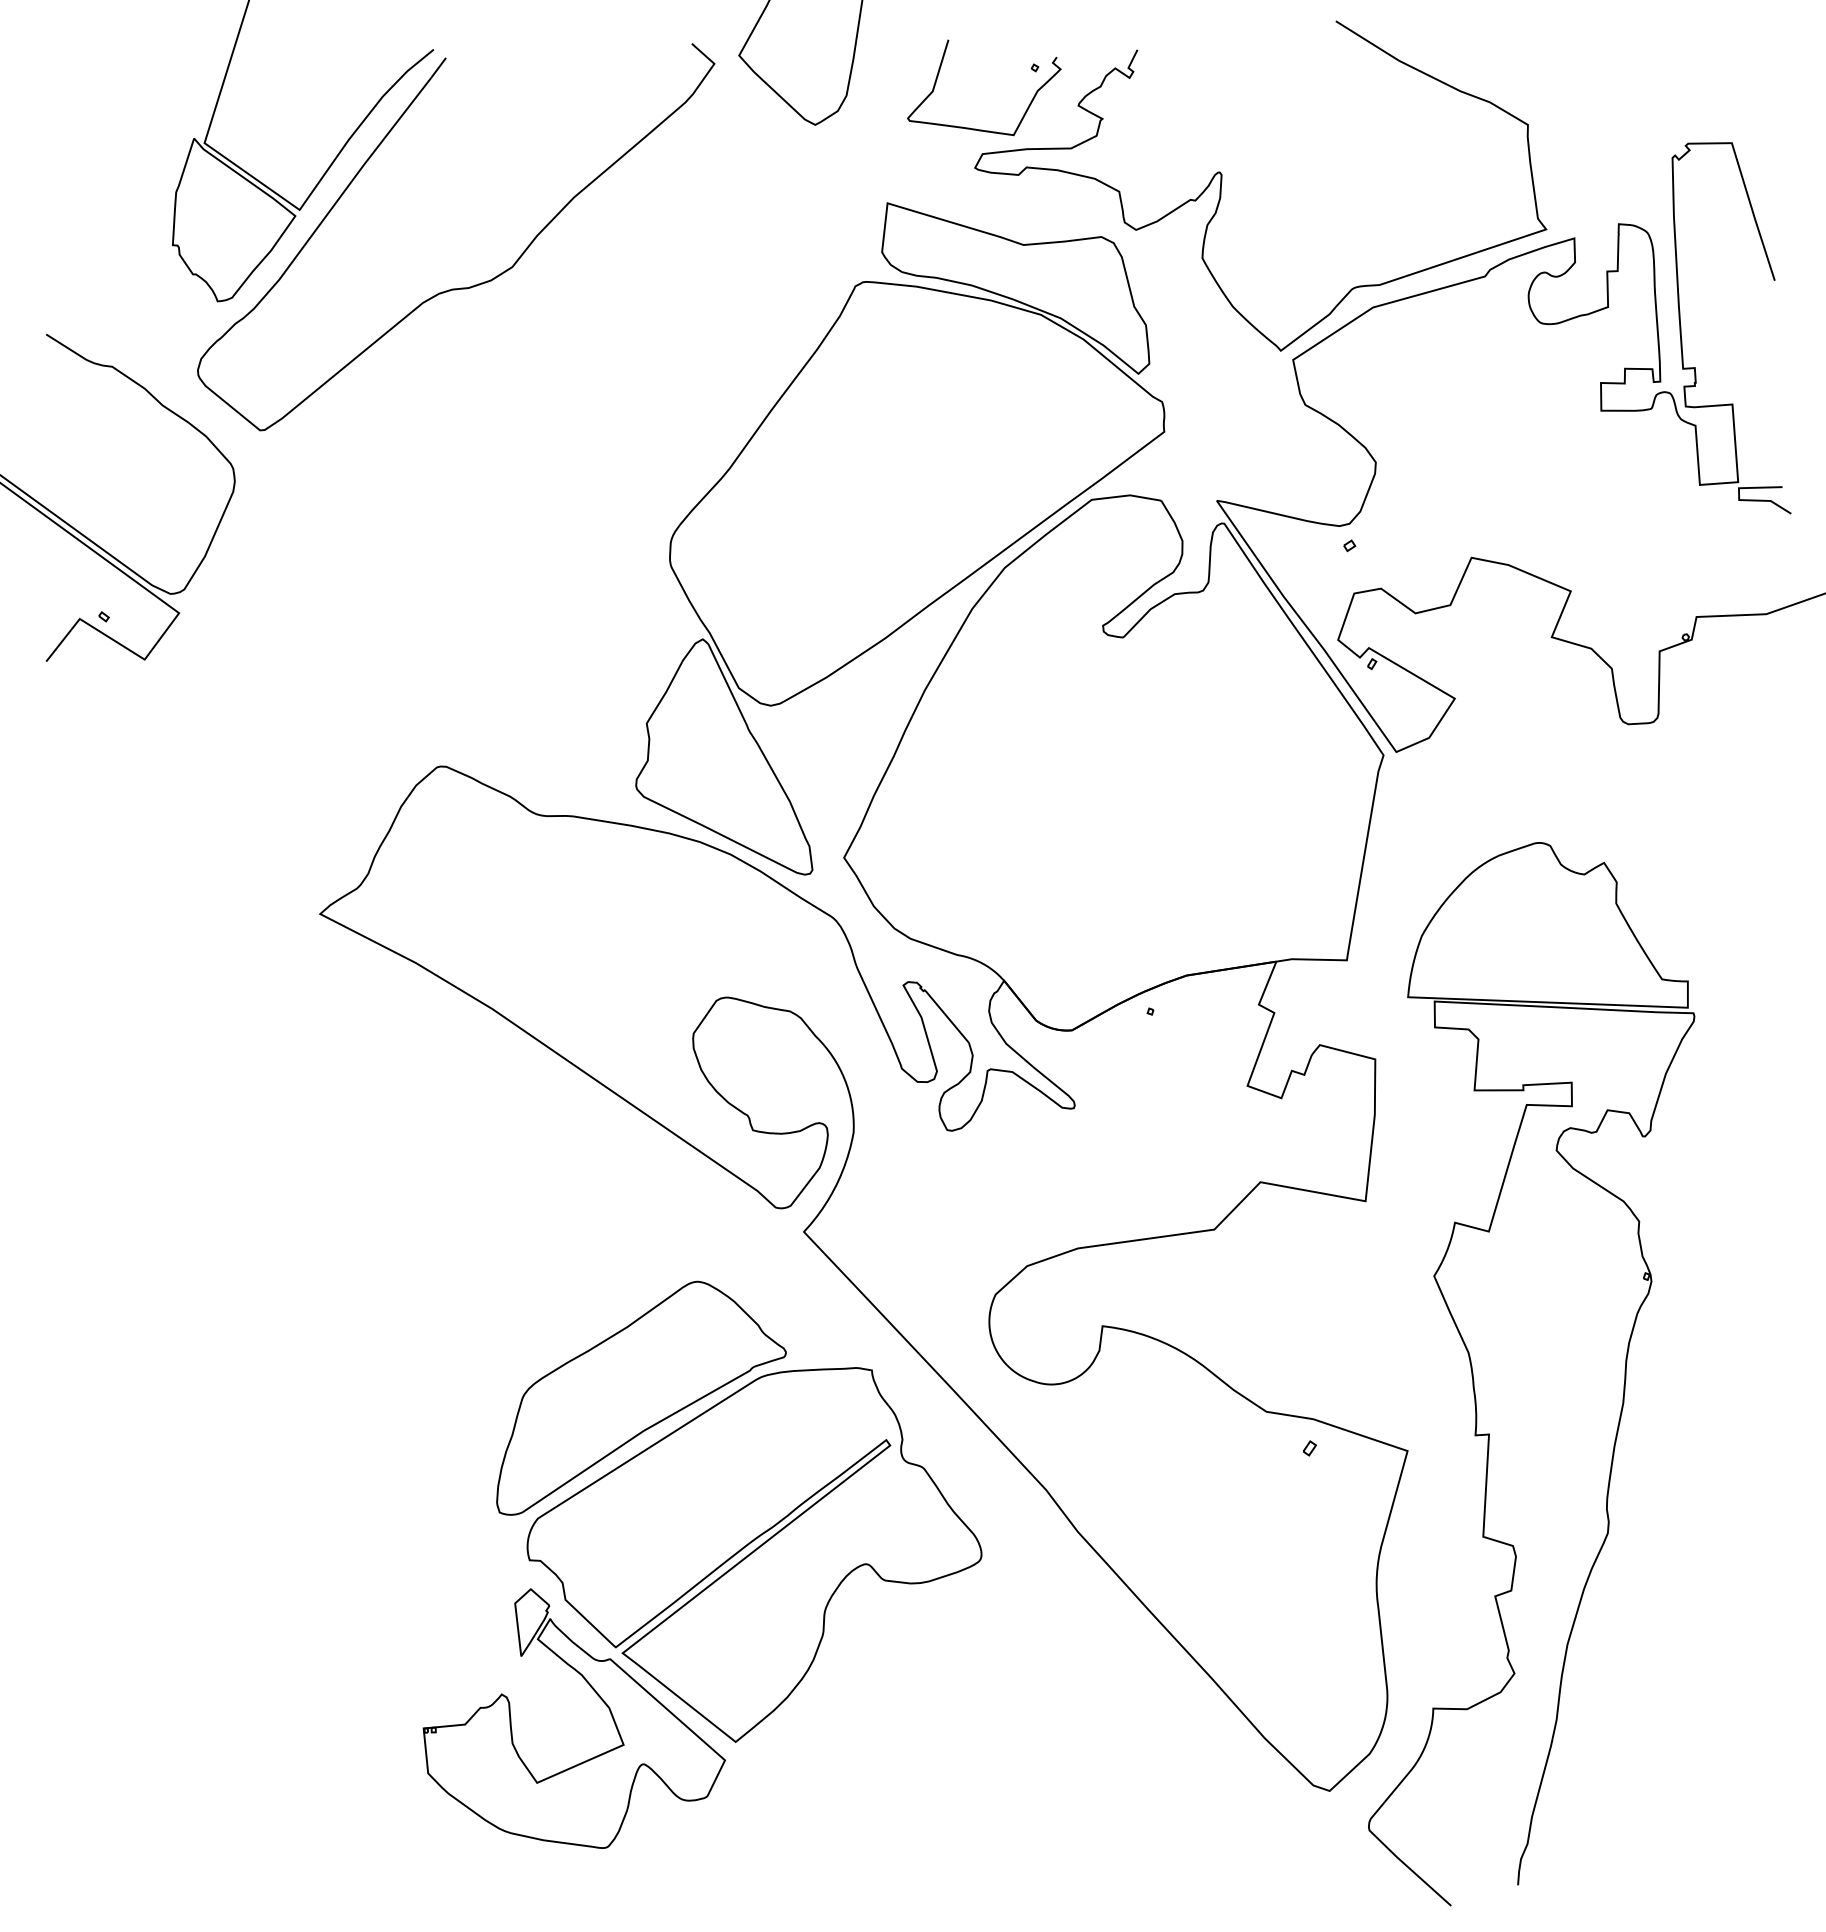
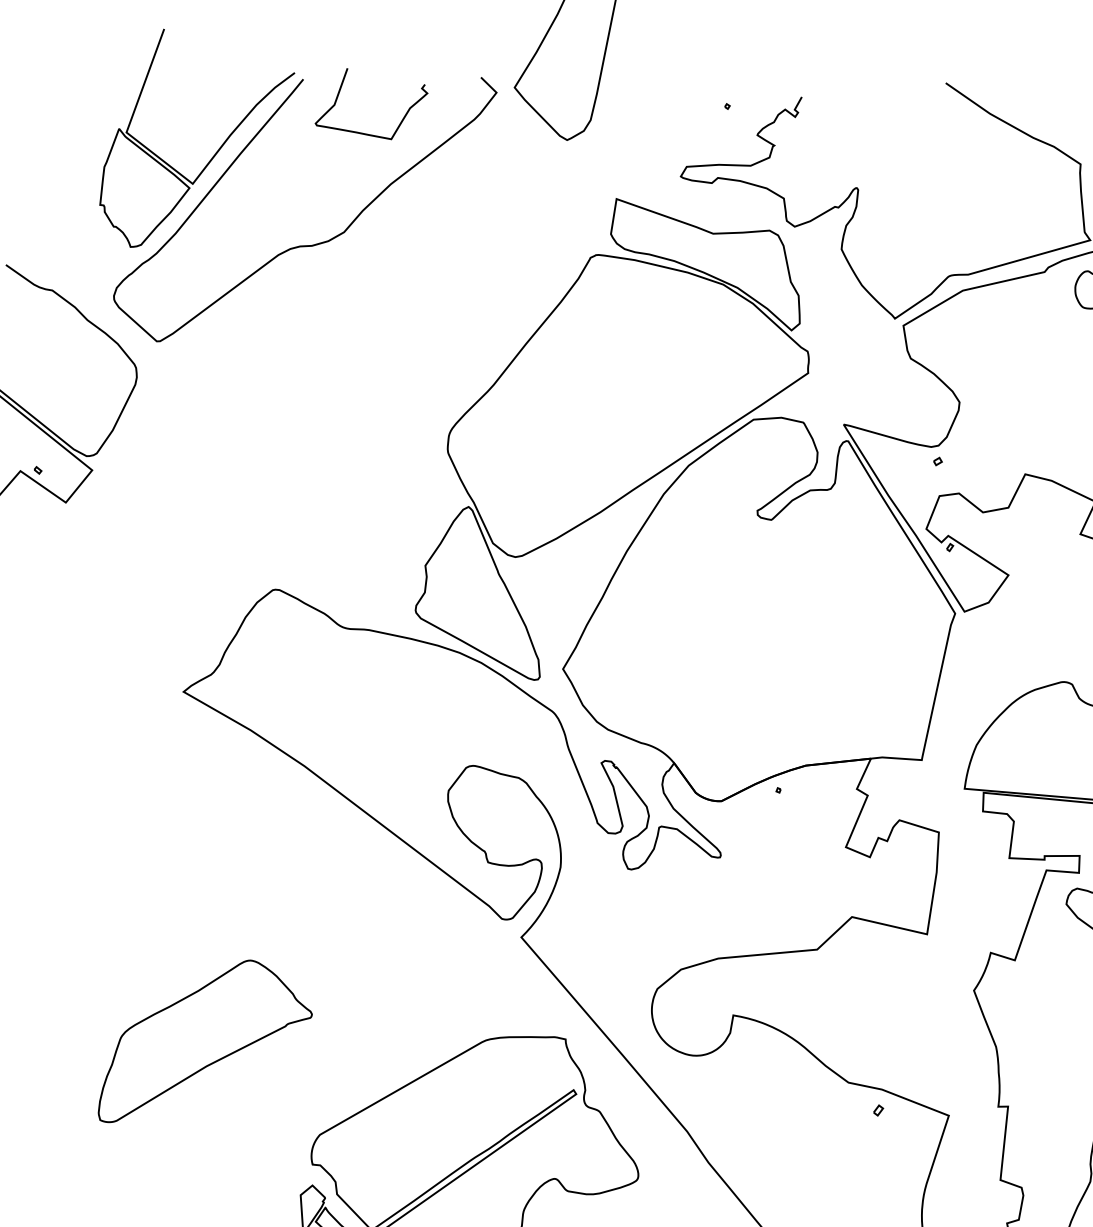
curve: (975, 128) -> (364, 133), moved
part: (641, 1397) -> (206, 1042), moved

